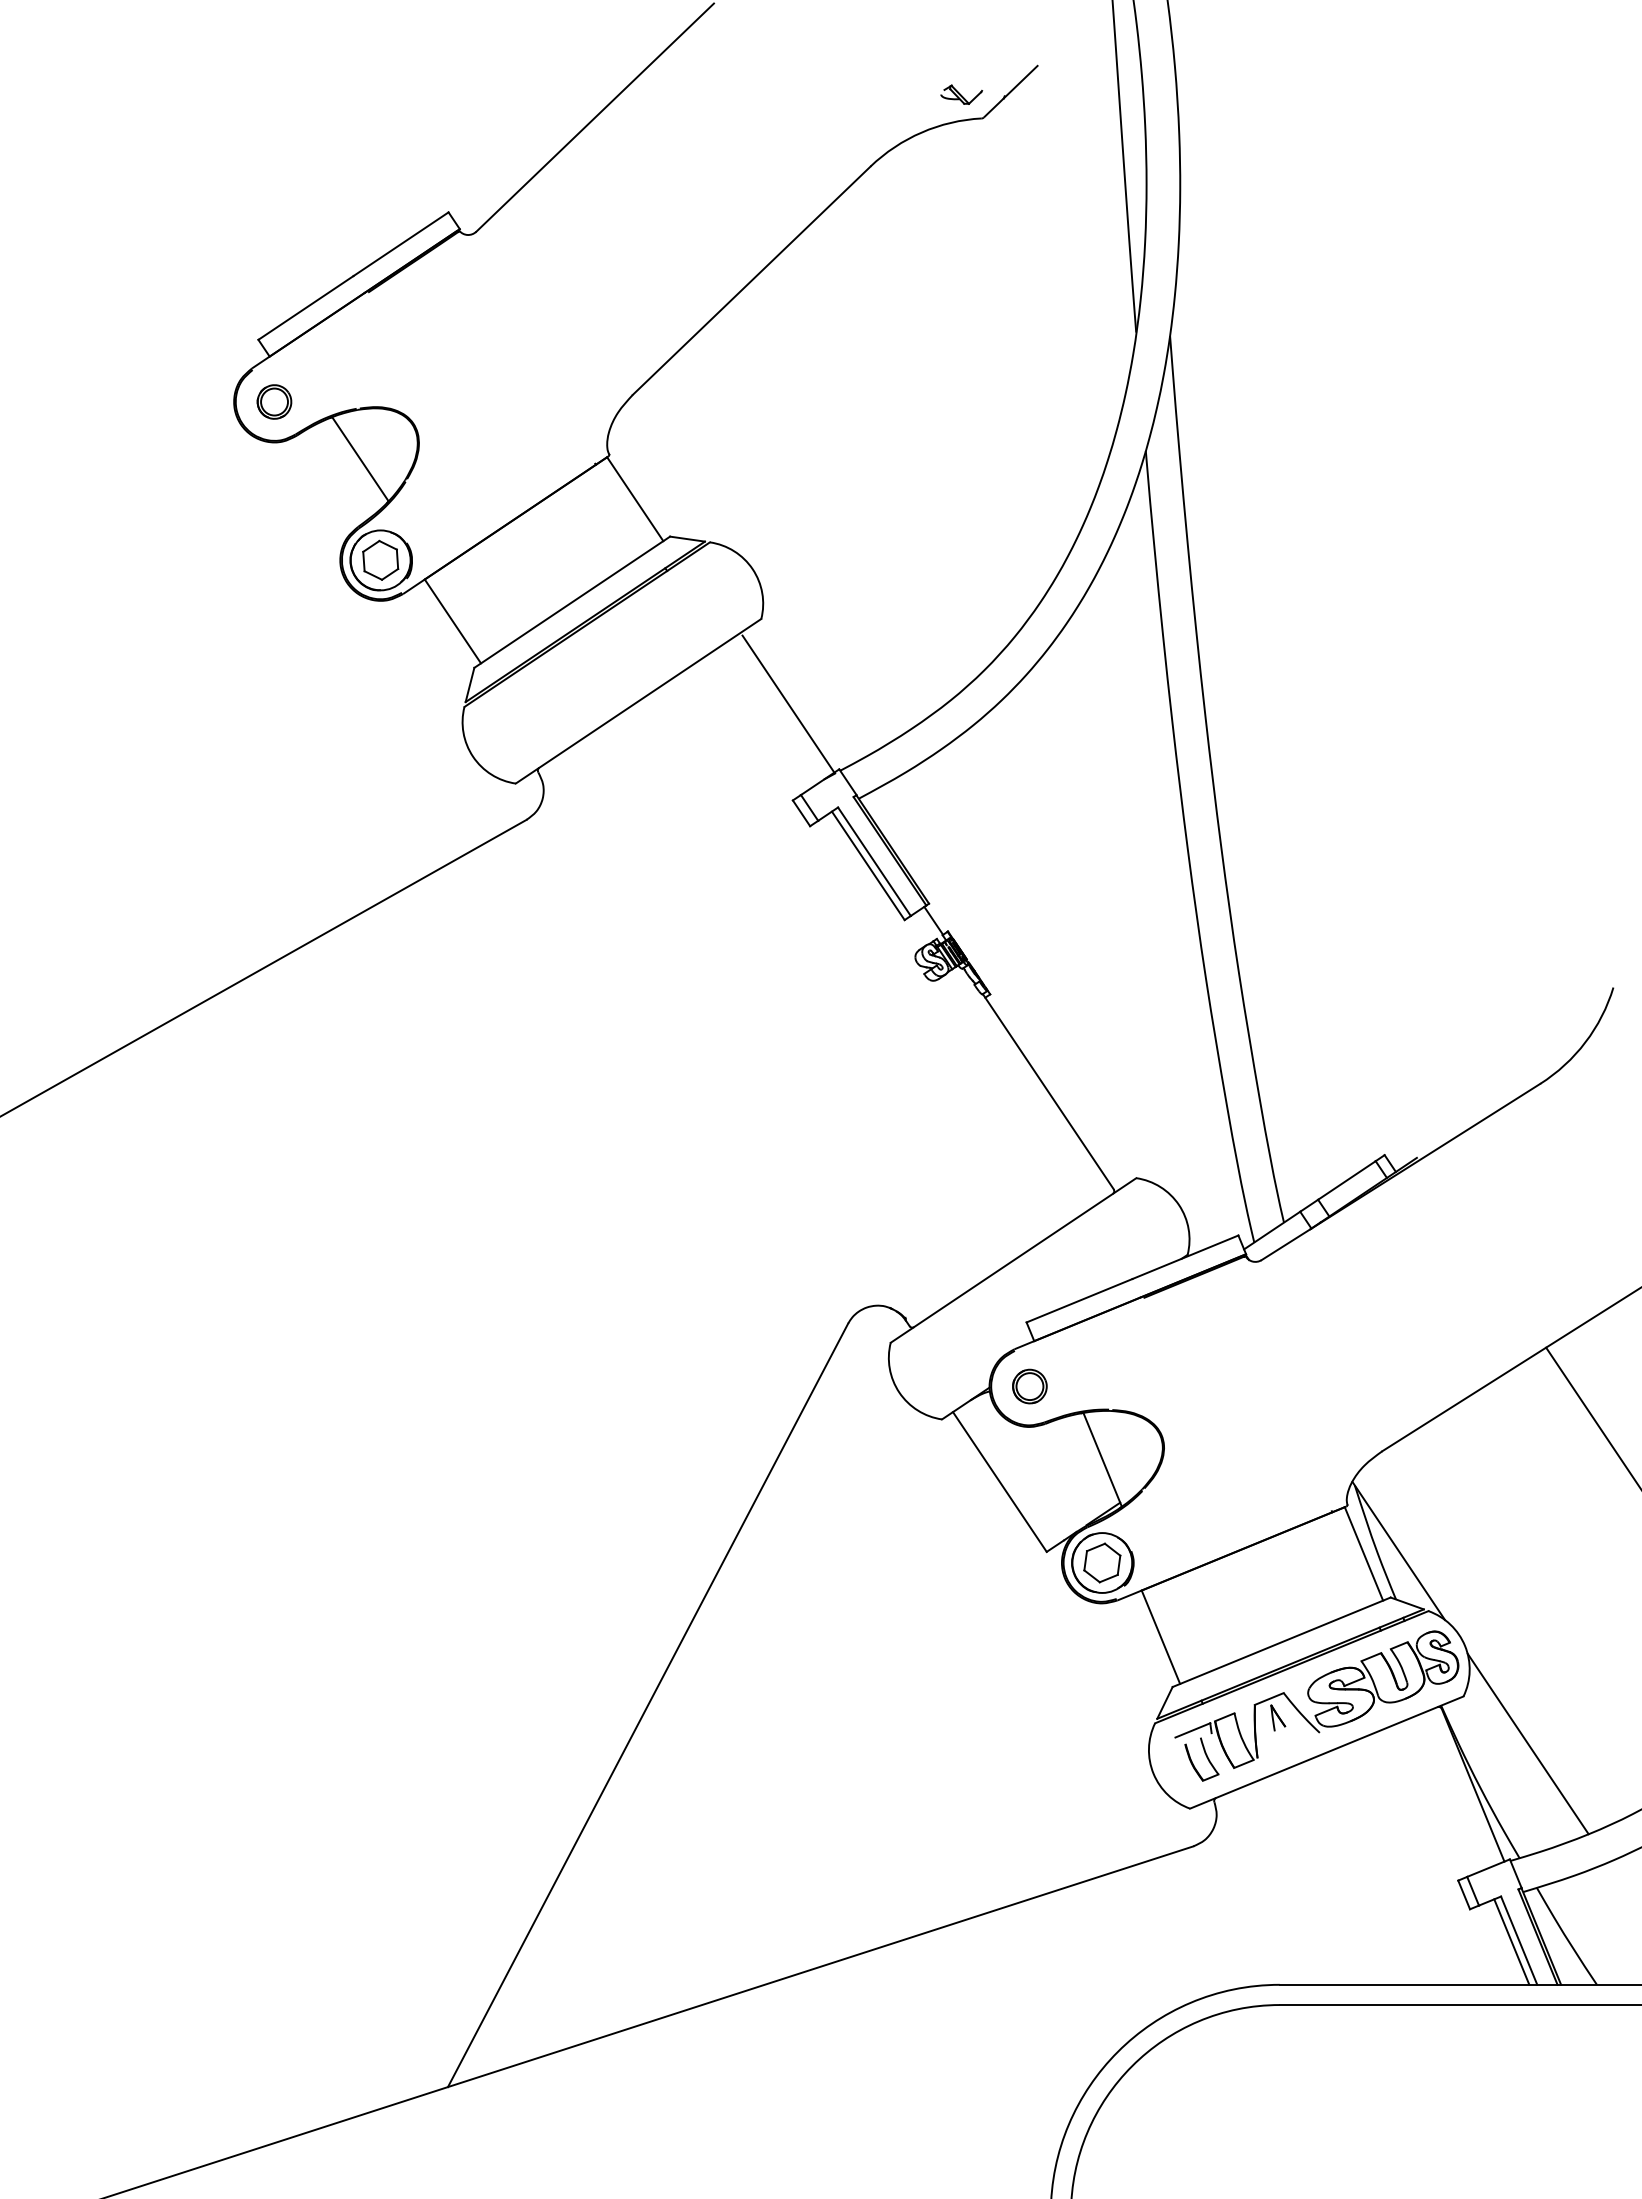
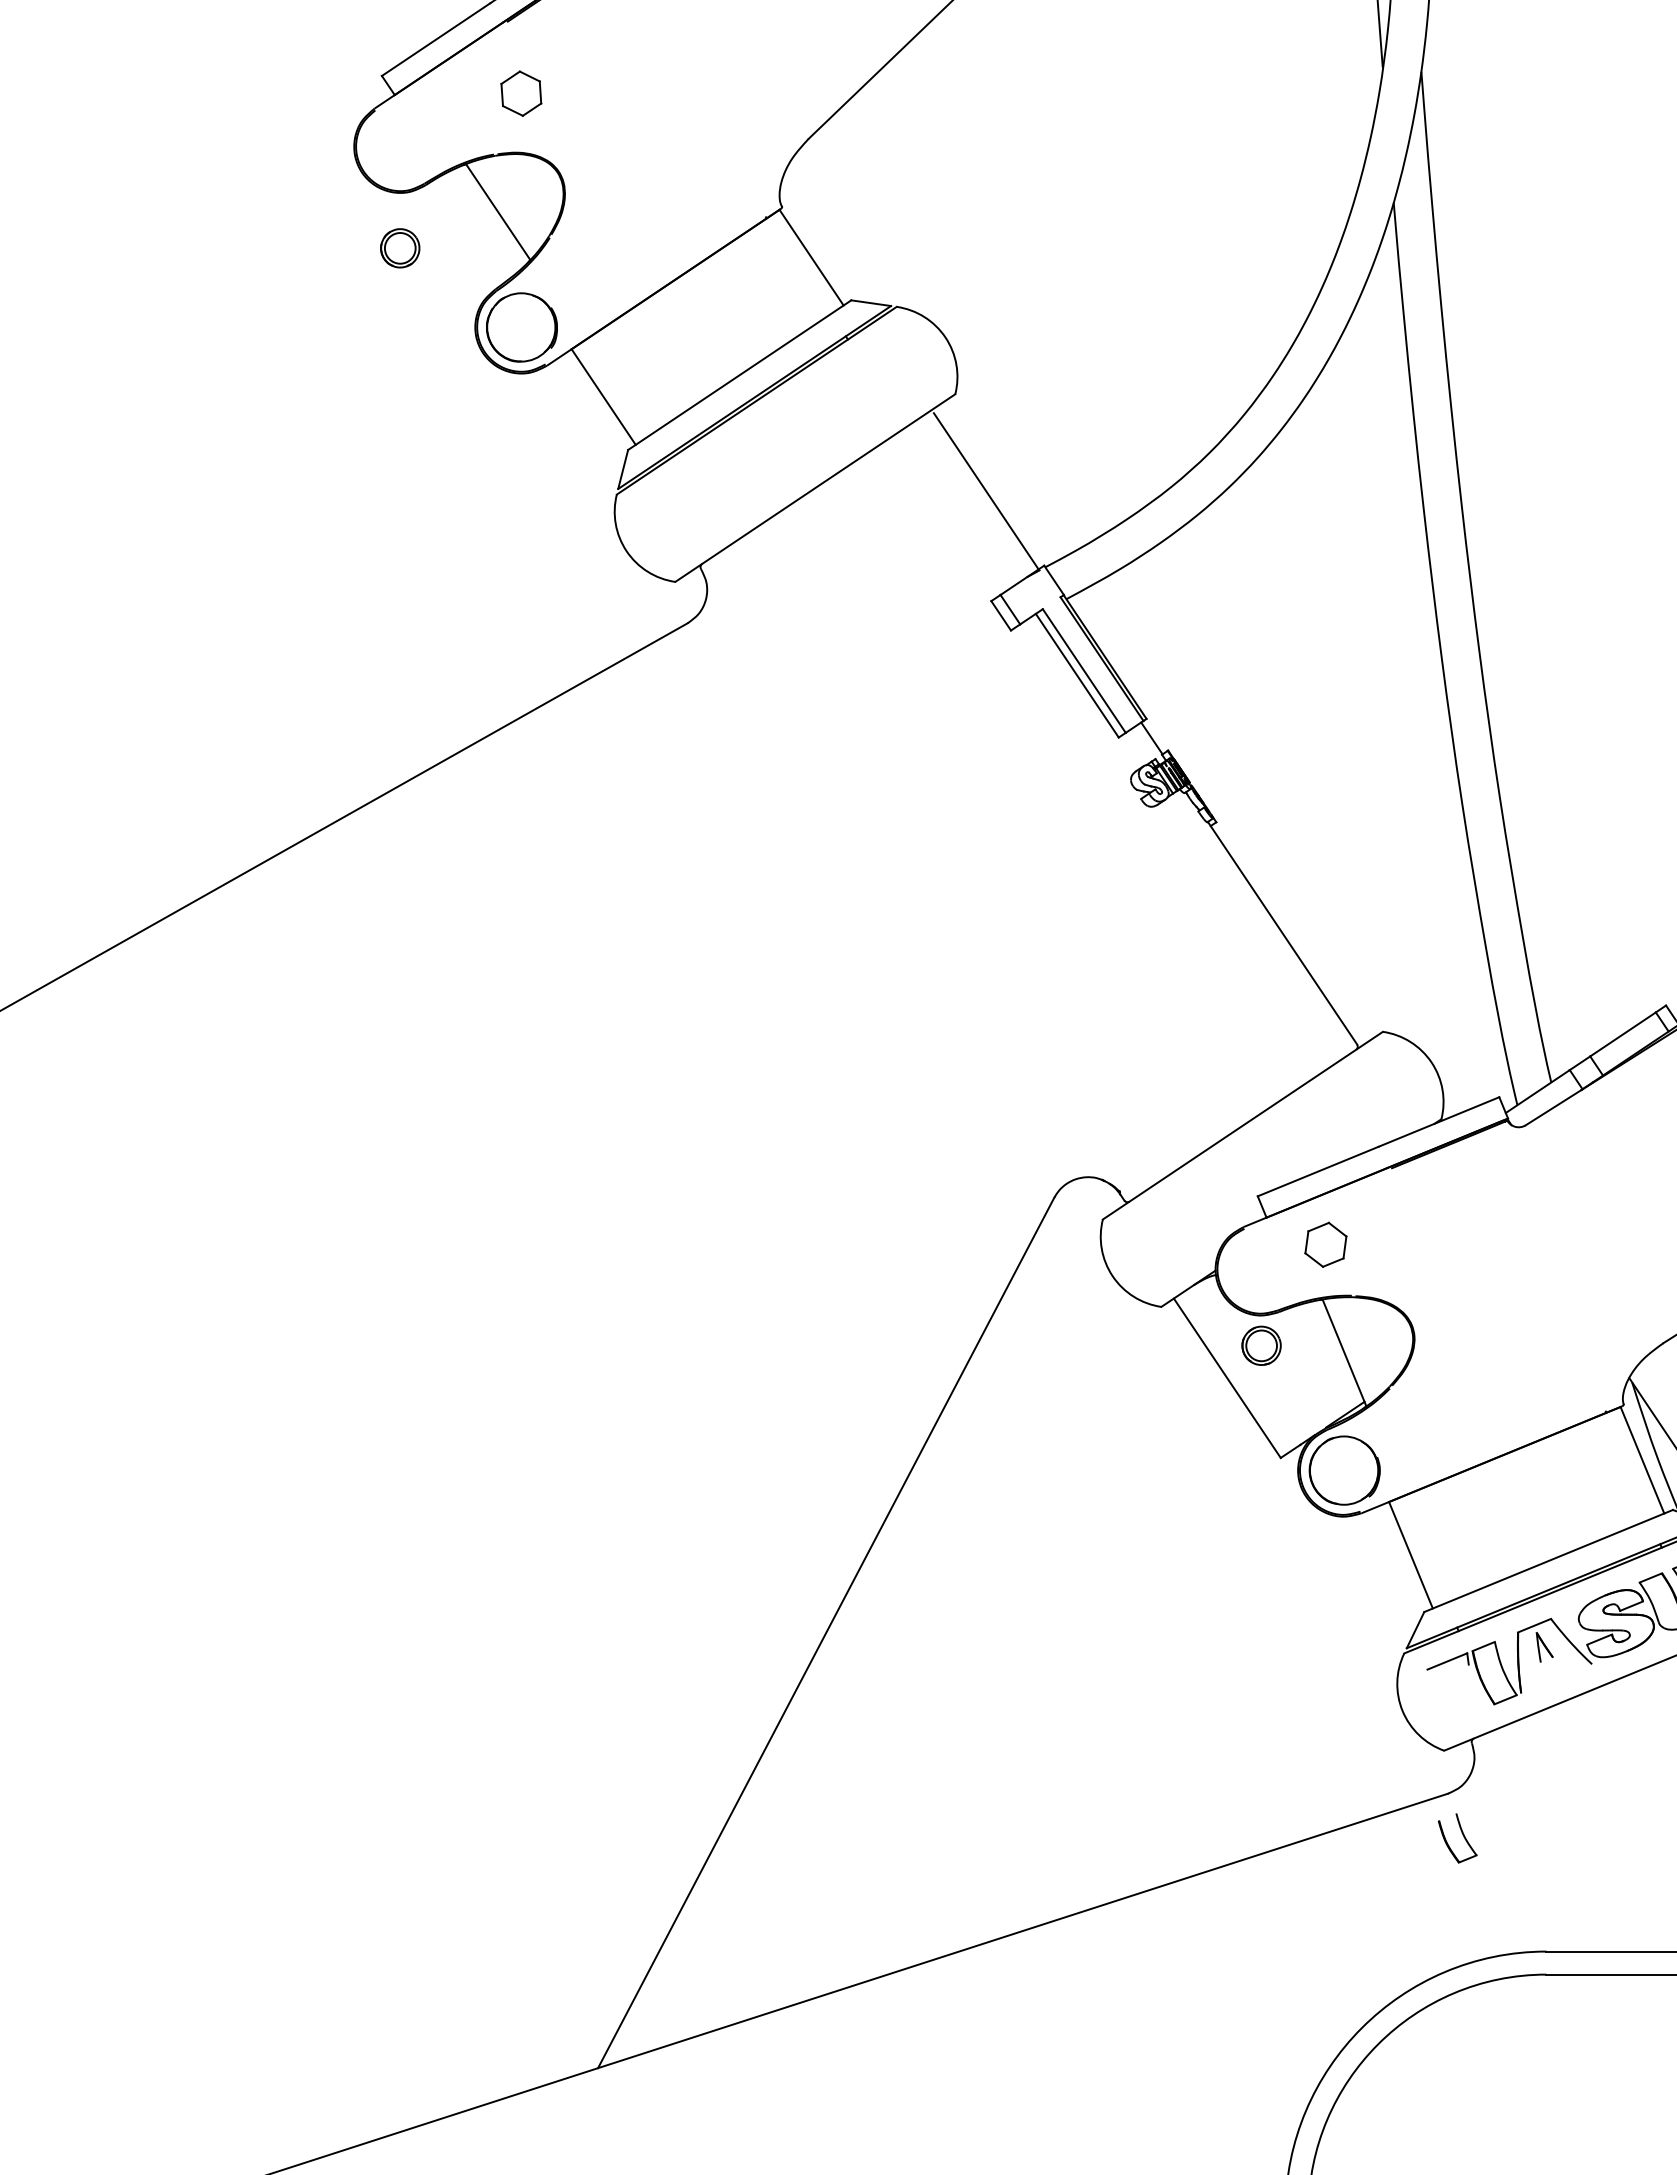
part: (274, 401) -> (400, 247), moved
part: (380, 559) -> (521, 92), moved
part: (1029, 1386) -> (1261, 1345), moved
part: (1102, 1562) -> (1326, 1244), moved
part: (1201, 1759) -> (1457, 1838), moved

